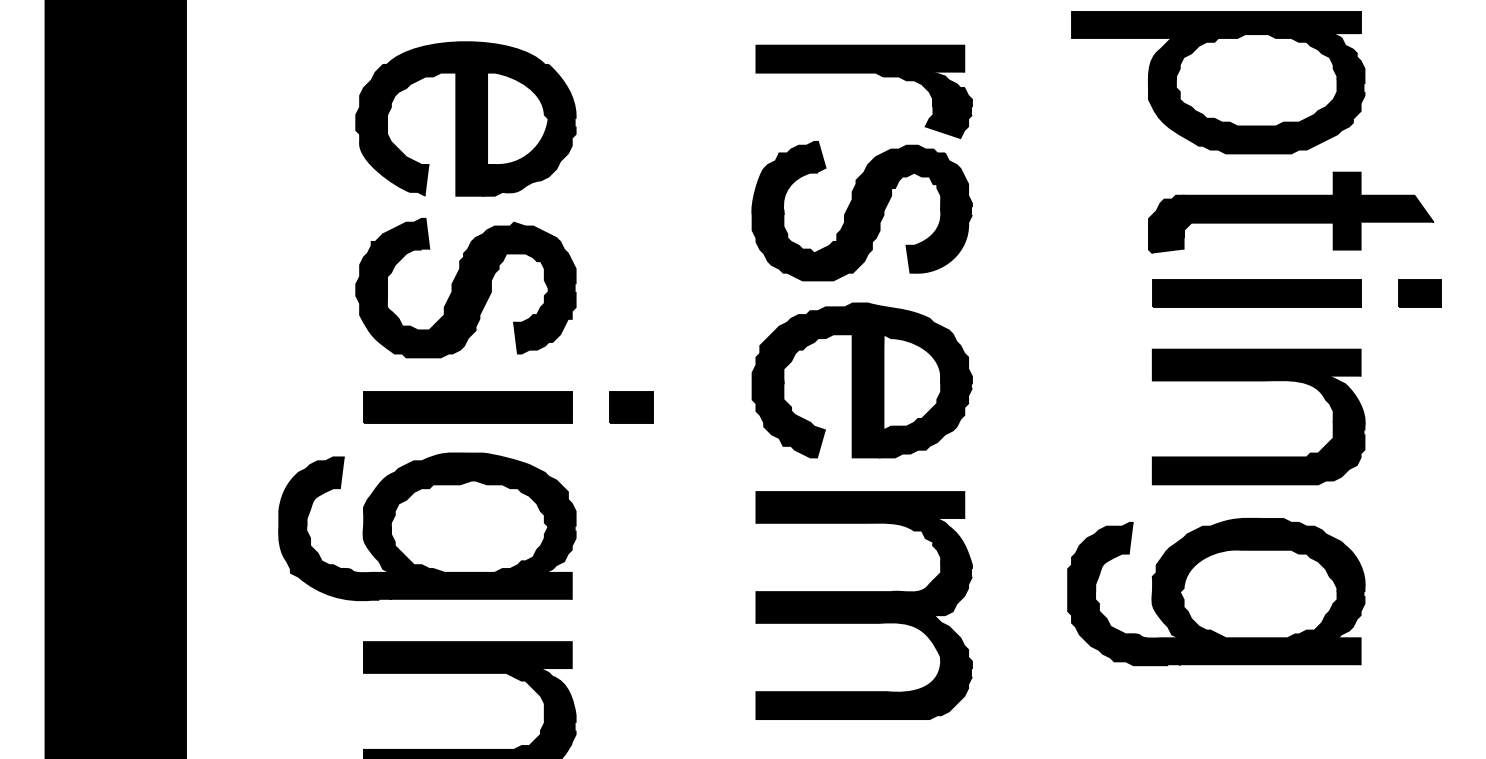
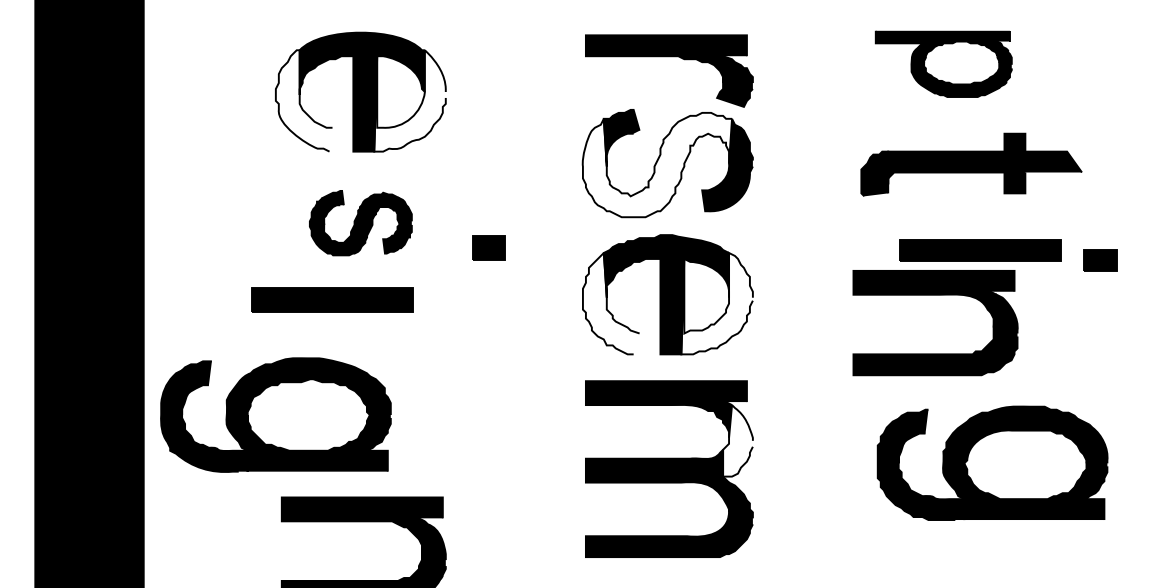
part: (1218, 82) -> (943, 63), size x0.6
fill: (392, 129) -> (303, 100), removed
fill: (529, 129) -> (410, 100), removed
fill: (848, 212) -> (657, 164), removed
part: (1291, 212) -> (971, 164), moved
part: (465, 287) -> (360, 222), size x0.6
part: (1256, 293) -> (980, 249), moved
part: (1419, 293) -> (1099, 259), moved
part: (1258, 381) -> (935, 295), moved
fill: (788, 391) -> (610, 303), removed
fill: (925, 391) -> (716, 303), removed
part: (467, 407) -> (331, 300), moved
part: (631, 407) -> (489, 248), moved
part: (427, 526) -> (276, 414), moved
fill: (952, 568) -> (737, 440), removed
part: (1216, 591) -> (992, 462), moved

